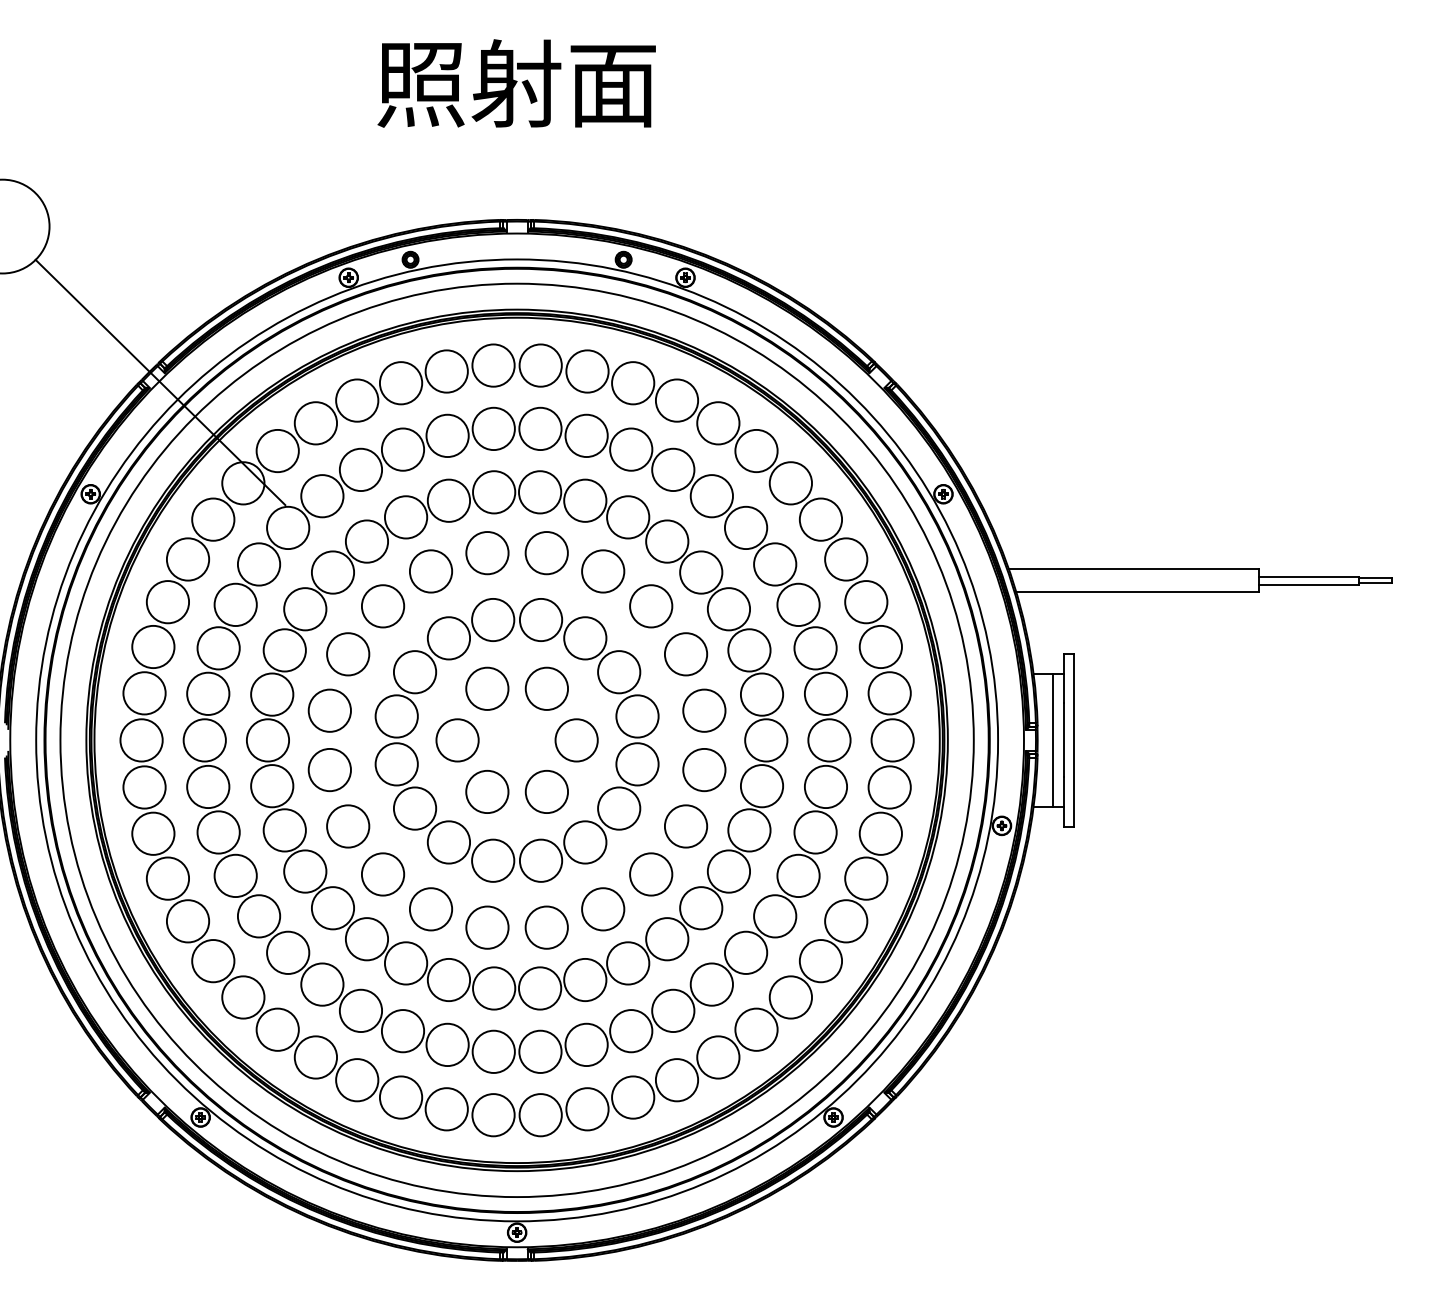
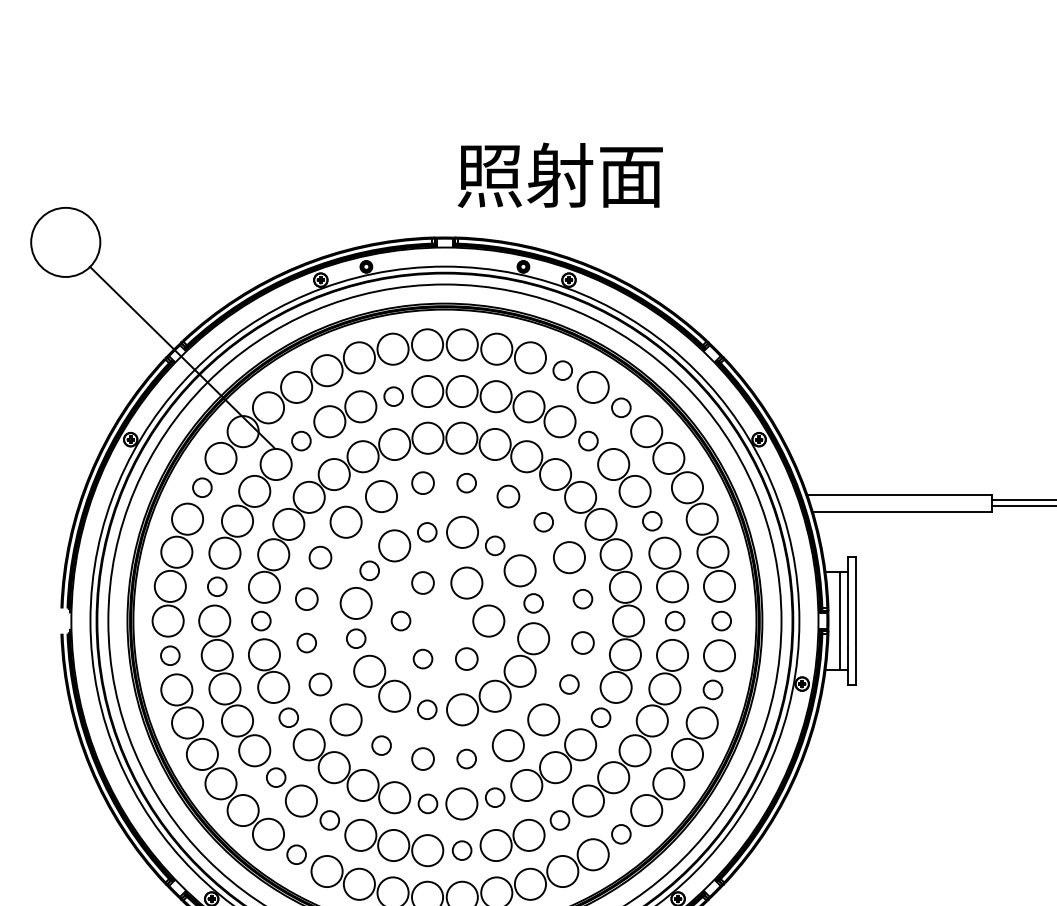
text: (516, 83) -> (560, 175), moved
circle: (676, 400) -> (562, 370), size x0.6
circle: (447, 435) -> (393, 396), size x0.6
circle: (756, 450) -> (621, 407), size x0.6
circle: (322, 496) -> (301, 441), size x0.6
circle: (711, 496) -> (588, 441), size x0.6
circle: (487, 553) -> (423, 483), size x0.7
circle: (546, 553) -> (466, 483), size x0.6
circle: (187, 559) -> (201, 487), size x0.6
circle: (603, 571) -> (508, 496), size x0.7
circle: (798, 604) -> (652, 520), size x0.6
circle: (651, 606) -> (543, 522), size x0.6
circle: (493, 619) -> (427, 531), size x0.6
circle: (585, 638) -> (495, 545), size x0.6
circle: (348, 654) -> (320, 557), size x0.7
circle: (414, 672) -> (369, 571), size x0.6
circle: (487, 688) -> (423, 582), size x0.7
circle: (208, 693) -> (217, 586), size x0.6
circle: (329, 710) -> (306, 599), size x0.7
circle: (704, 710) -> (583, 599), size x0.6
circle: (637, 716) -> (533, 603), size x0.6
circle: (267, 740) -> (260, 621), size x0.6
circle: (457, 740) -> (400, 621), size x0.6
circle: (829, 740) -> (675, 621), size x0.6
circle: (892, 740) -> (721, 621), size x0.6
circle: (396, 764) -> (356, 638), size x0.6
circle: (329, 770) -> (306, 643), size x0.6
circle: (704, 770) -> (583, 643), size x0.7
circle: (144, 787) -> (170, 655), size x0.6
circle: (487, 791) -> (423, 658), size x0.6
circle: (546, 791) -> (466, 658), size x0.7
circle: (348, 826) -> (320, 684), size x0.7
circle: (685, 826) -> (569, 684), size x0.6
circle: (880, 833) -> (712, 689), size x0.6
circle: (493, 860) -> (427, 709), size x0.6
circle: (305, 871) -> (288, 717), size x0.6
circle: (728, 871) -> (600, 717), size x0.6
circle: (431, 909) -> (381, 745), size x0.6
circle: (487, 927) -> (423, 758), size x0.7
circle: (546, 927) -> (466, 758), size x0.6
circle: (288, 952) -> (276, 777), size x0.6
circle: (585, 979) -> (495, 797), size x0.6
circle: (494, 988) -> (428, 803), size x0.6
circle: (360, 1010) -> (329, 820), size x0.6
circle: (673, 1010) -> (560, 820), size x0.6
circle: (756, 1029) -> (621, 834), size x0.6
circle: (540, 1051) -> (462, 850), size x0.6
circle: (315, 1057) -> (296, 854), size x0.6

